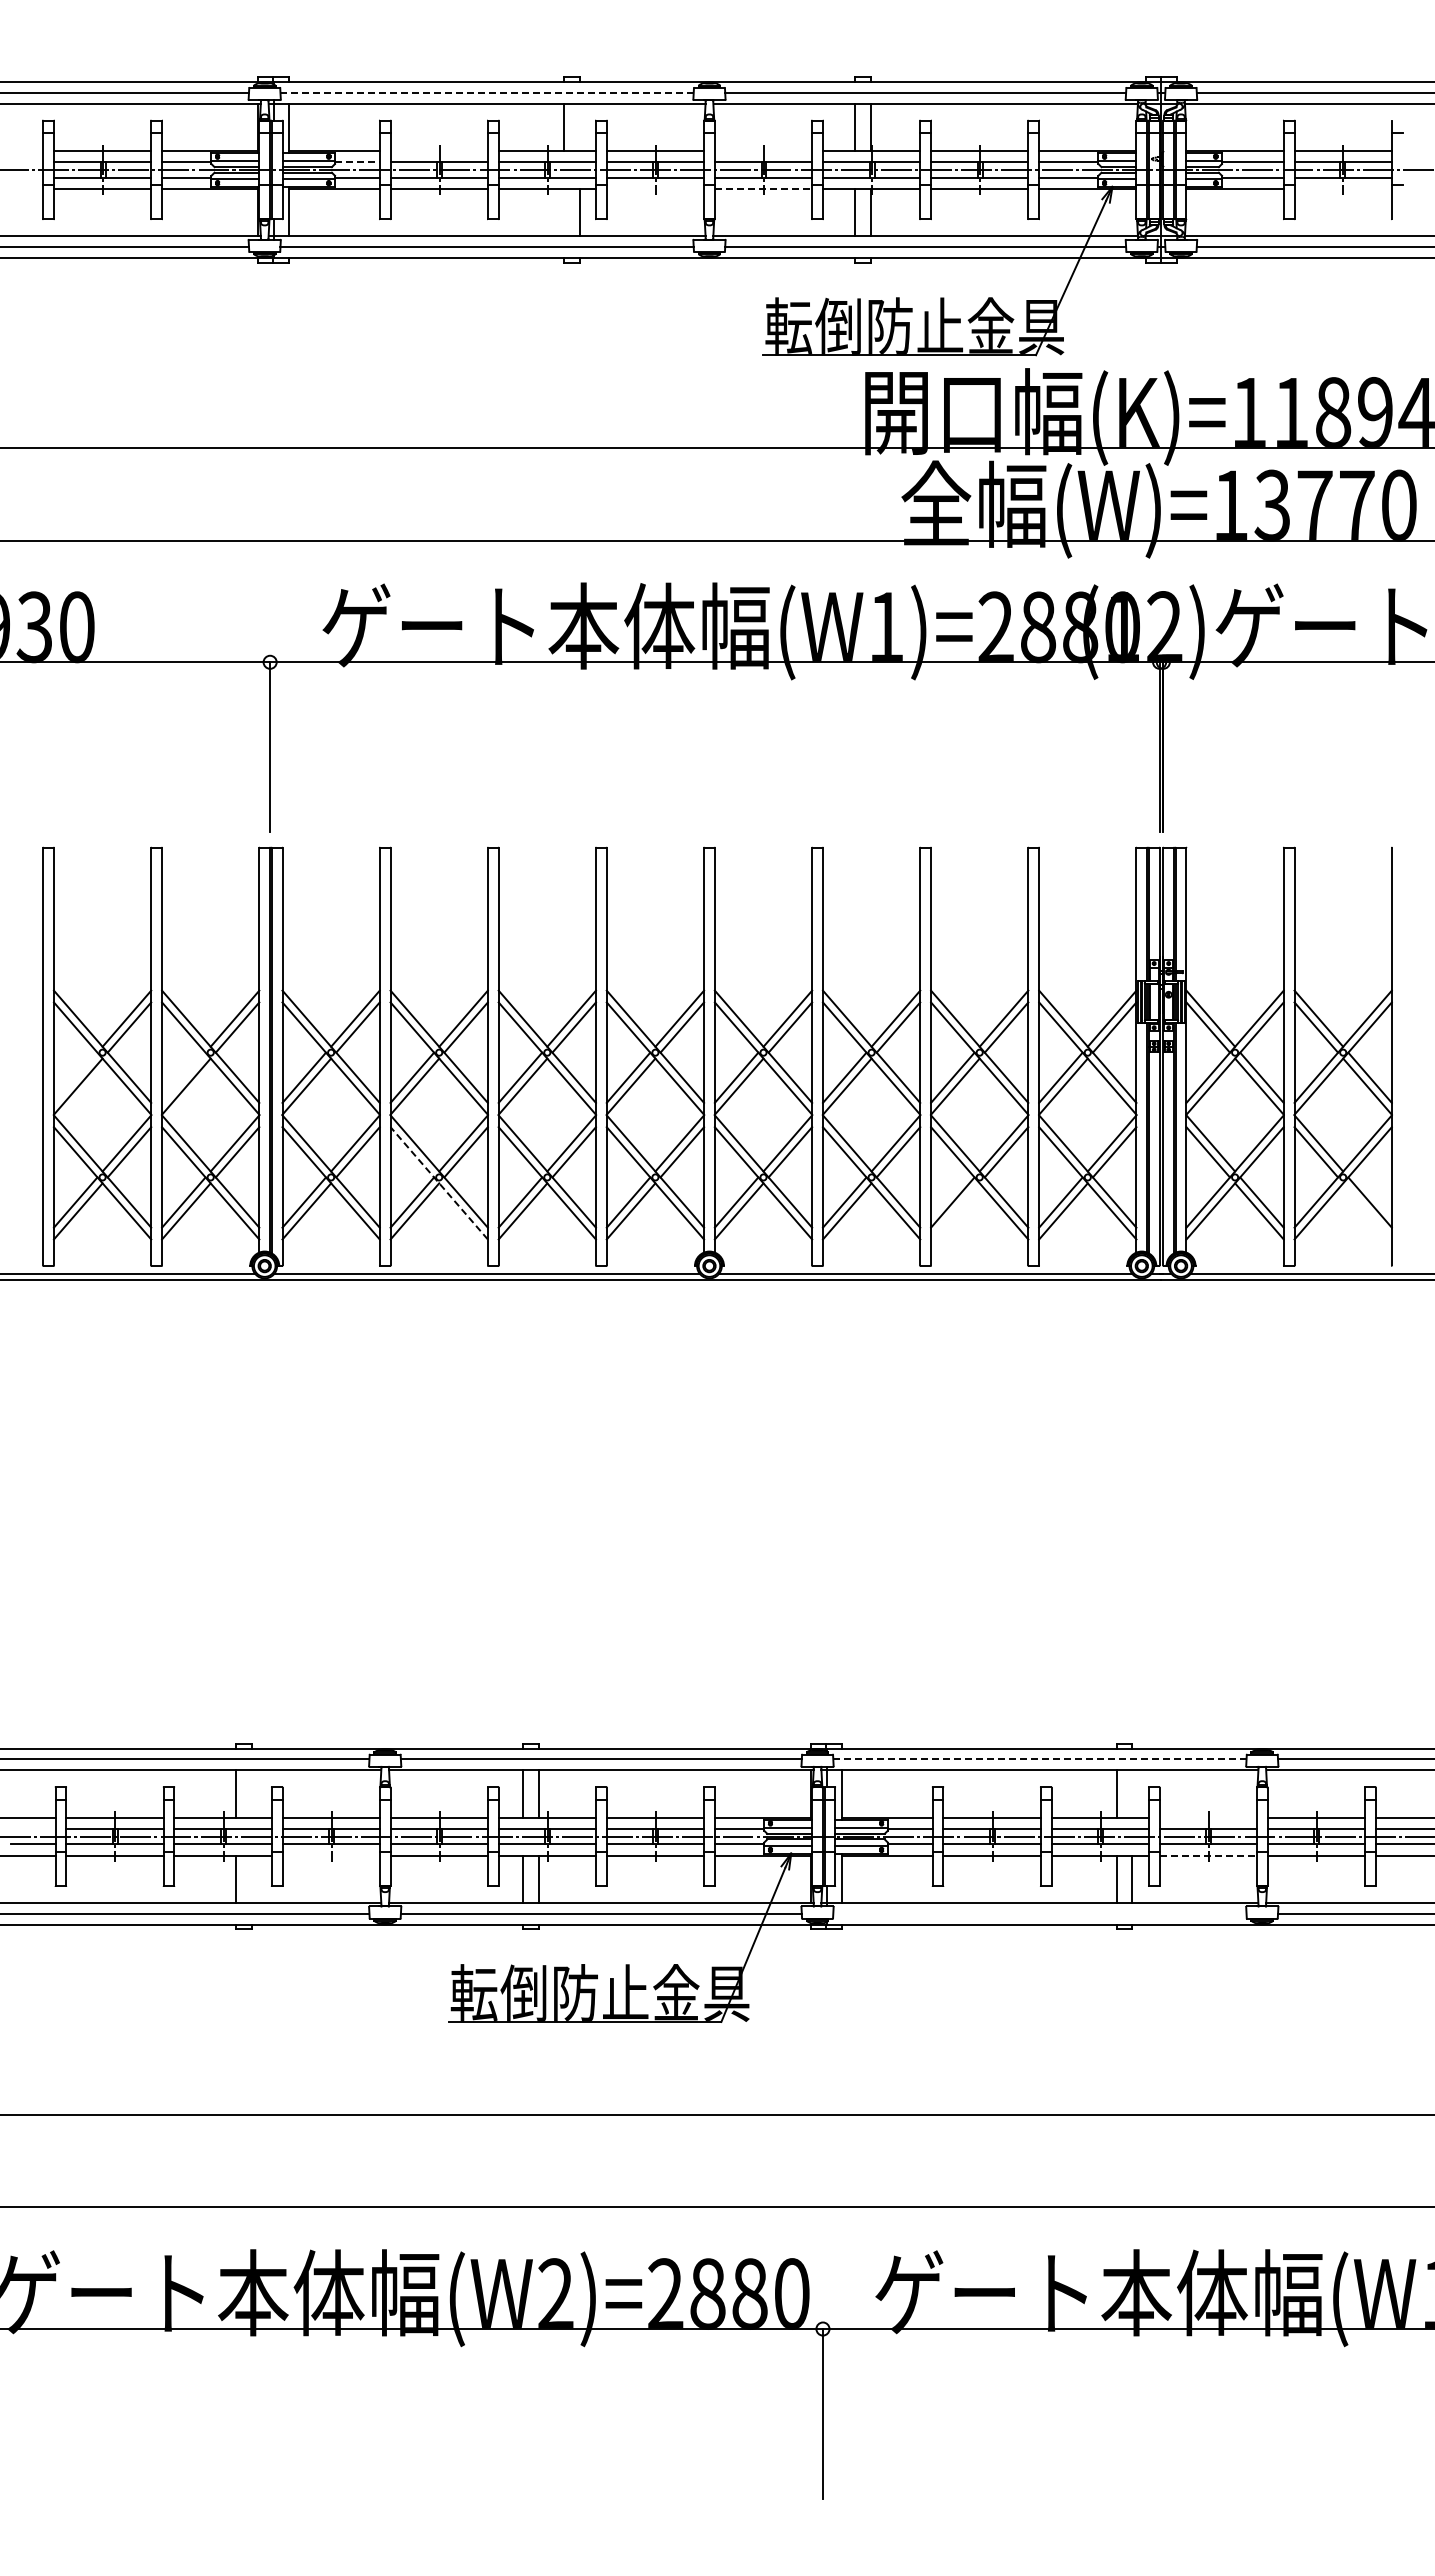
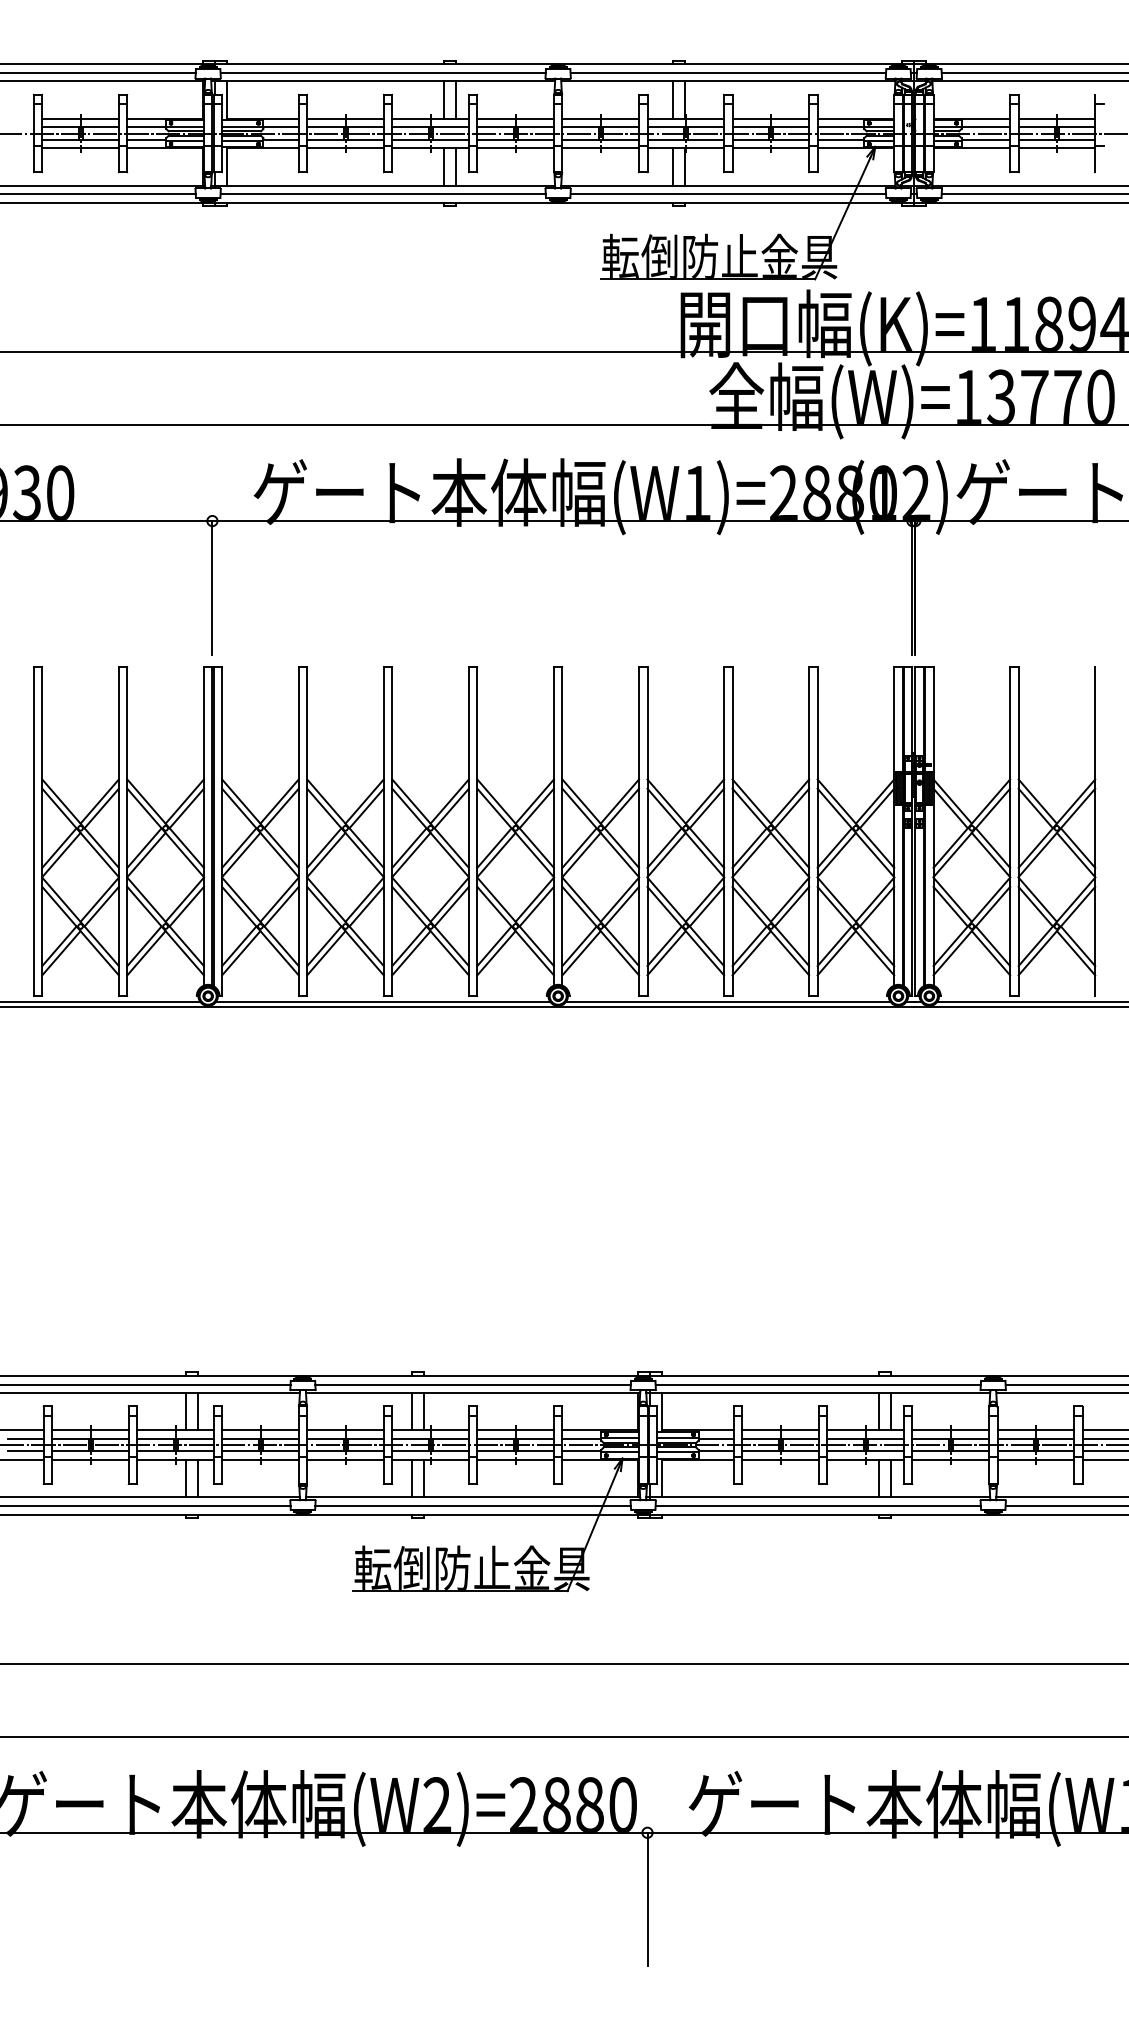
line: (487, 92) -> (383, 72), dashed -> solid
line: (579, 127) -> (455, 100), added
line: (438, 151) -> (344, 119), added
line: (763, 151) -> (600, 119), added
line: (357, 162) -> (281, 127), dashed -> solid
line: (655, 188) -> (515, 148), added
line: (763, 188) -> (600, 148), dashed -> solid
line: (1342, 188) -> (1056, 148), added
line: (564, 212) -> (444, 167), added
line: (75, 1077) -> (59, 847), added
line: (183, 1077) -> (144, 847), added
line: (438, 1182) -> (344, 930), dashed -> solid
line: (955, 1211) -> (751, 953), added
line: (1367, 1211) -> (1076, 953), added
line: (1039, 1759) -> (817, 1384), dashed -> solid
line: (251, 1793) -> (197, 1411), added
line: (1132, 1793) -> (891, 1411), added
line: (1207, 1817) -> (950, 1430), added
line: (32, 1828) -> (25, 1438), added
line: (330, 1855) -> (259, 1460), added
line: (1208, 1855) -> (950, 1460), dashed -> solid
line: (251, 1878) -> (197, 1478), added
line: (1039, 1913) -> (817, 1505), added

